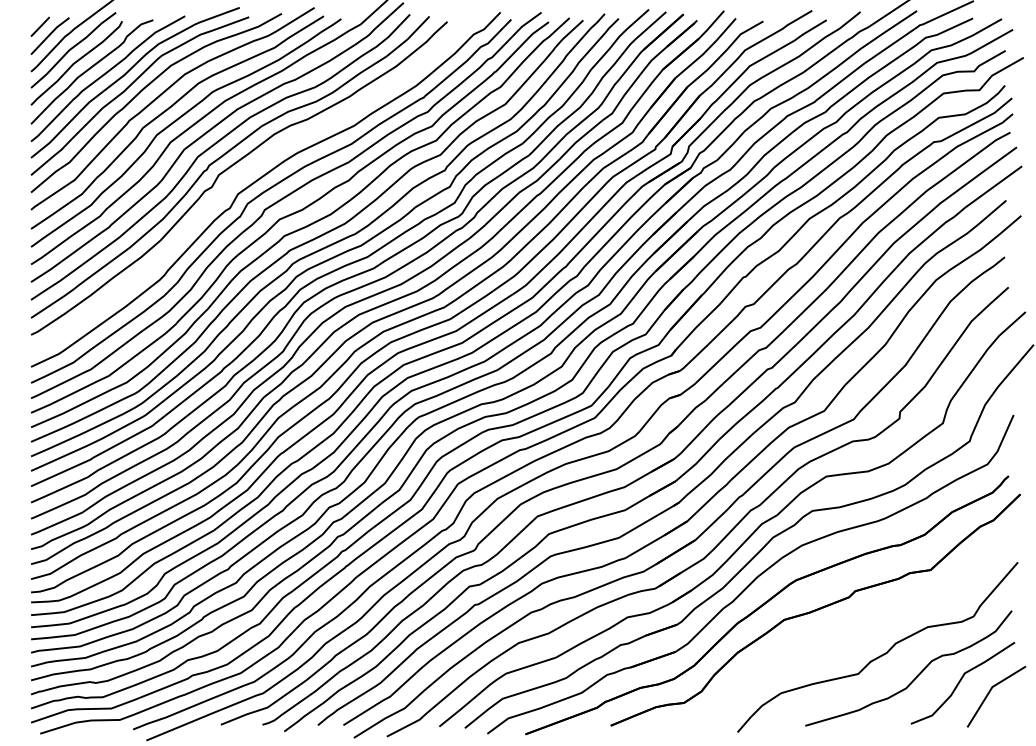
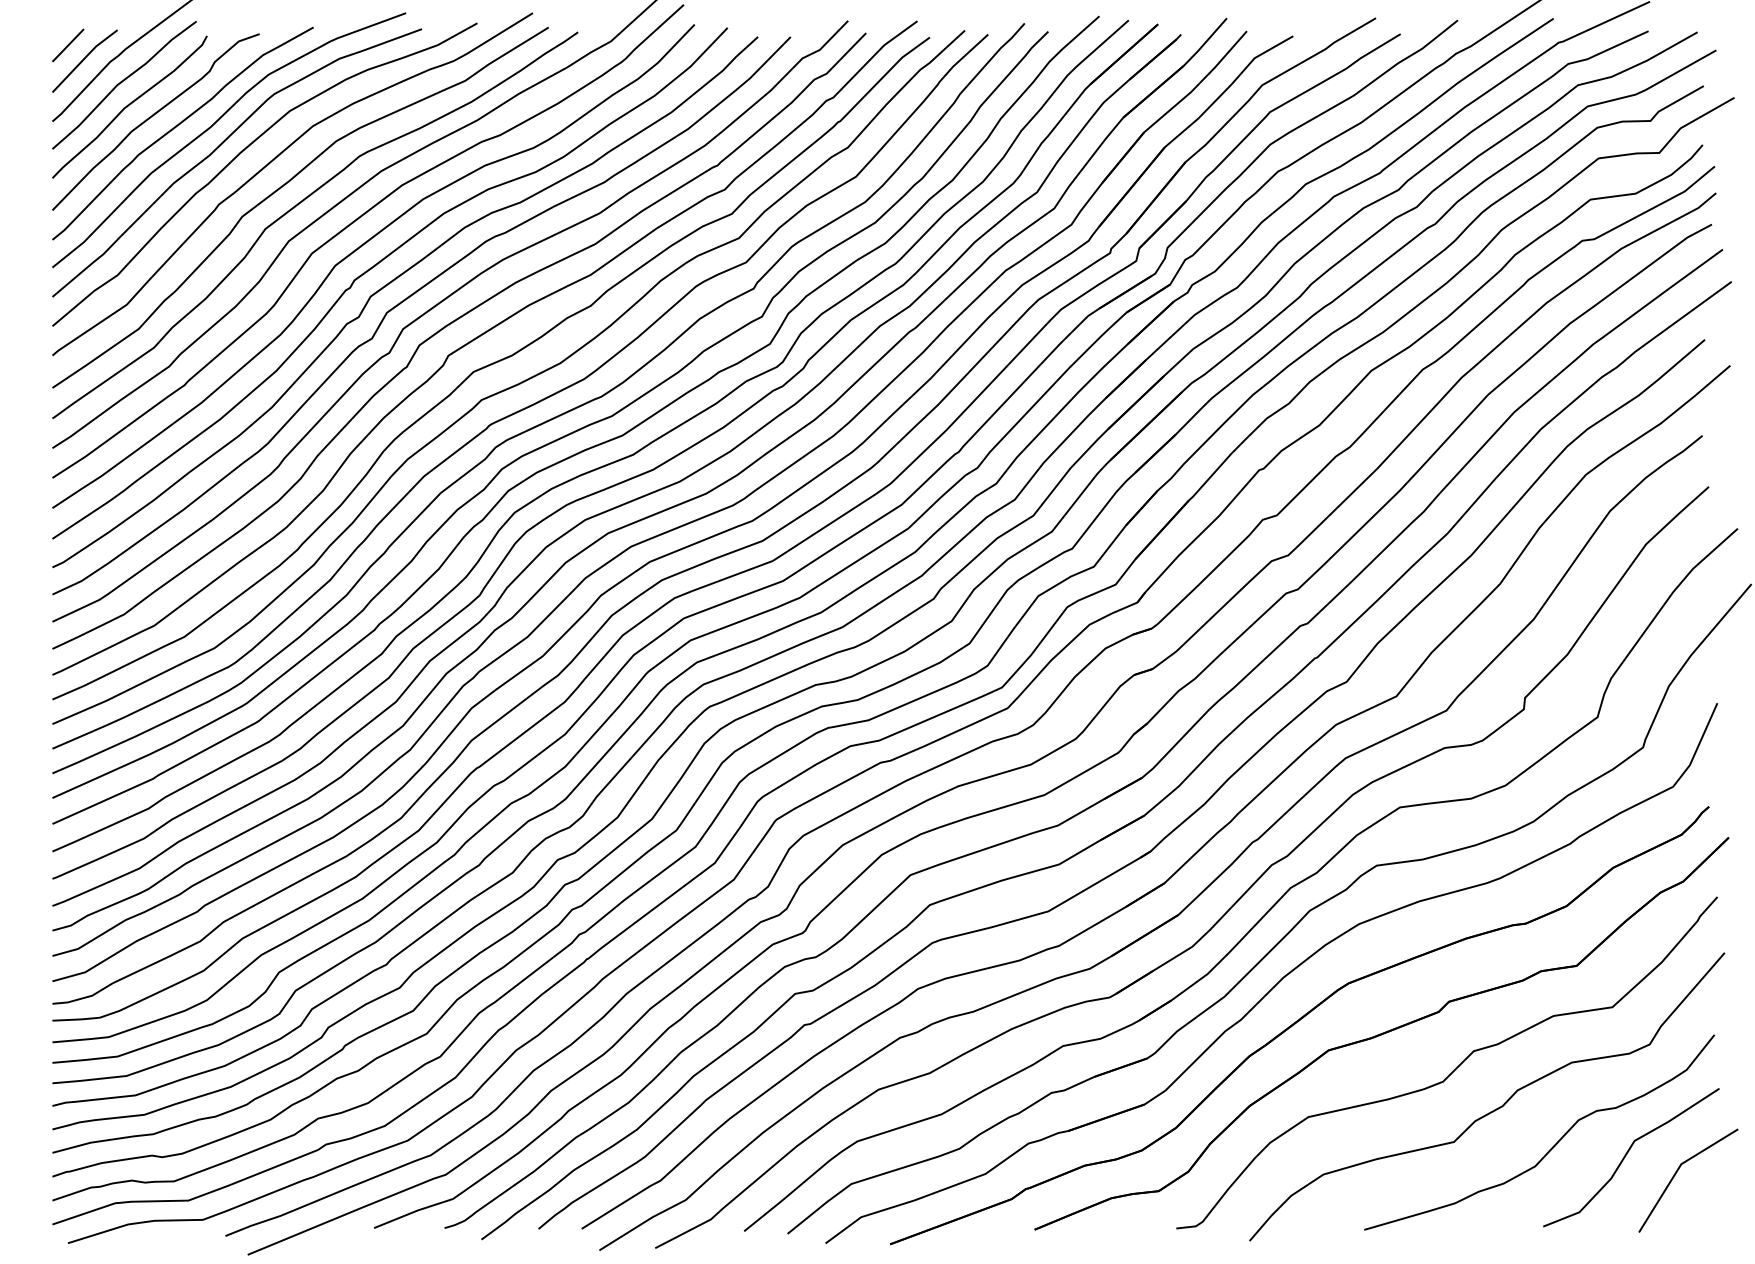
curve: (240, 177) -> (407, 300), added
curve: (858, 630) -> (1454, 1068), added

